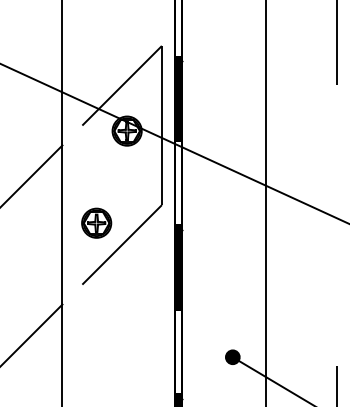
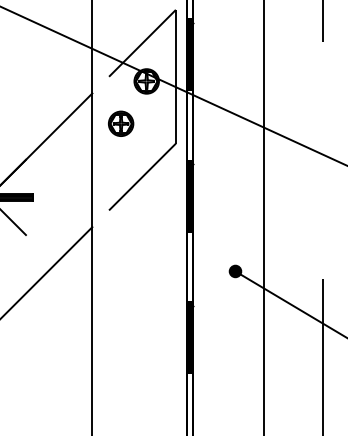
part: (97, 222) -> (121, 123), moved

